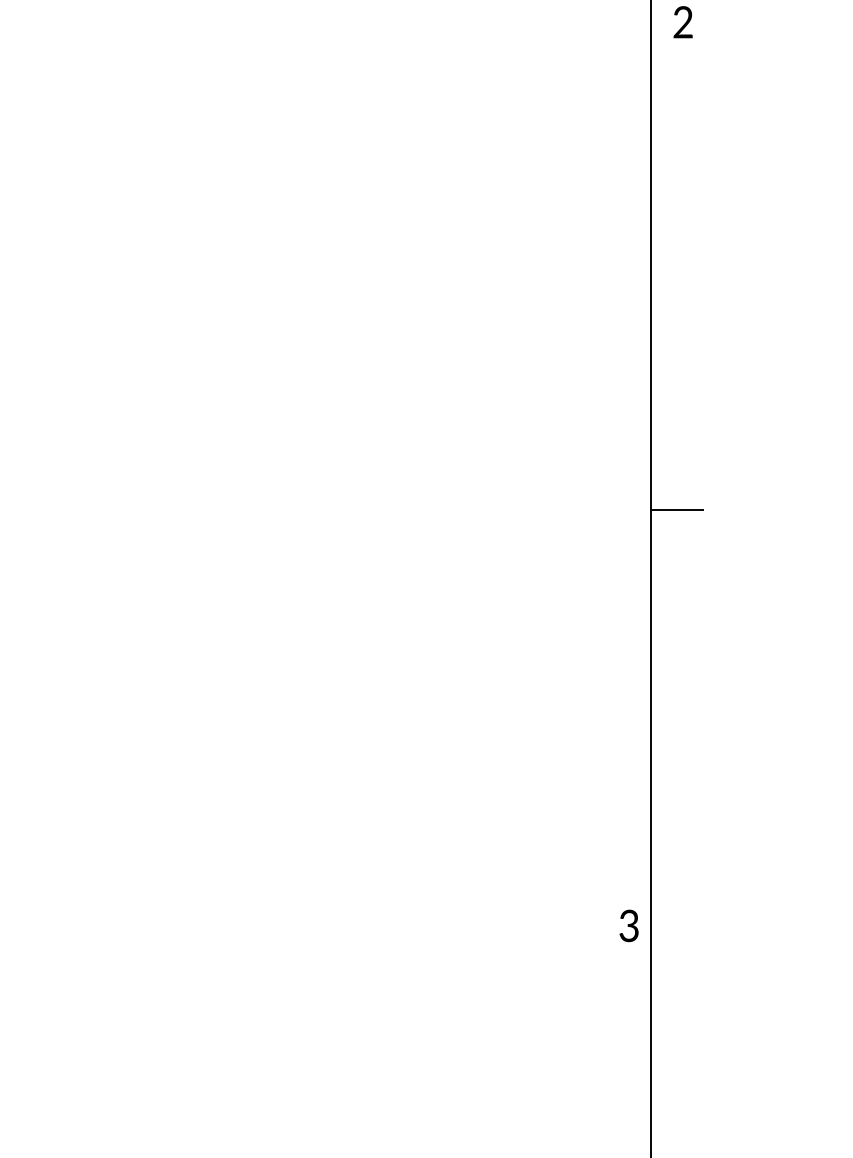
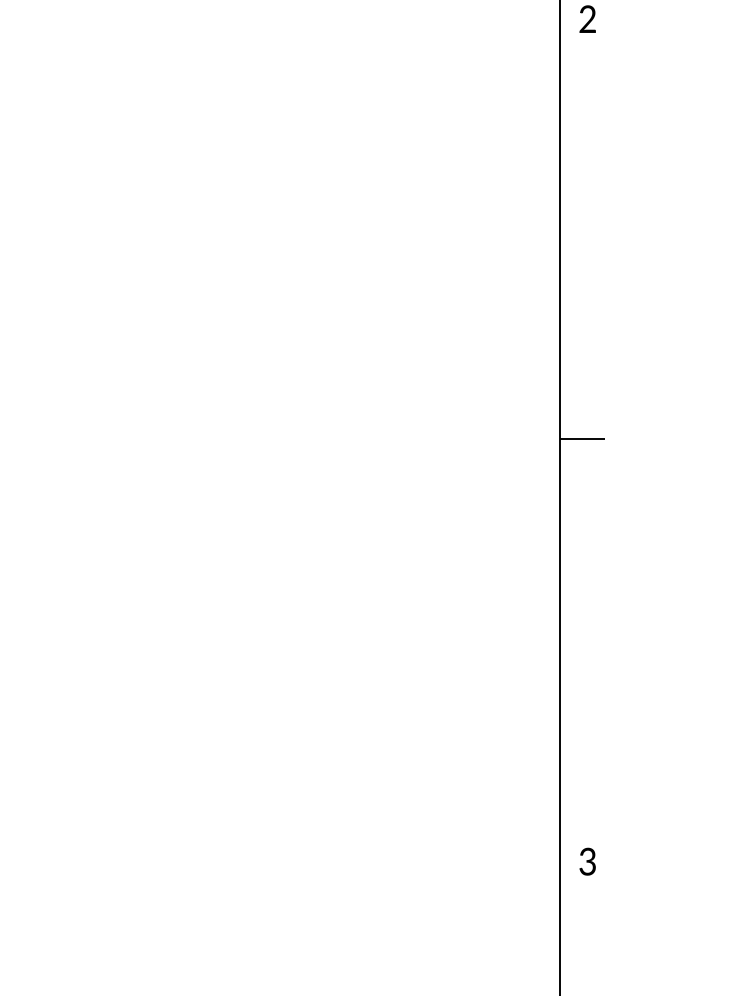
text: (628, 925) -> (587, 861), moved

